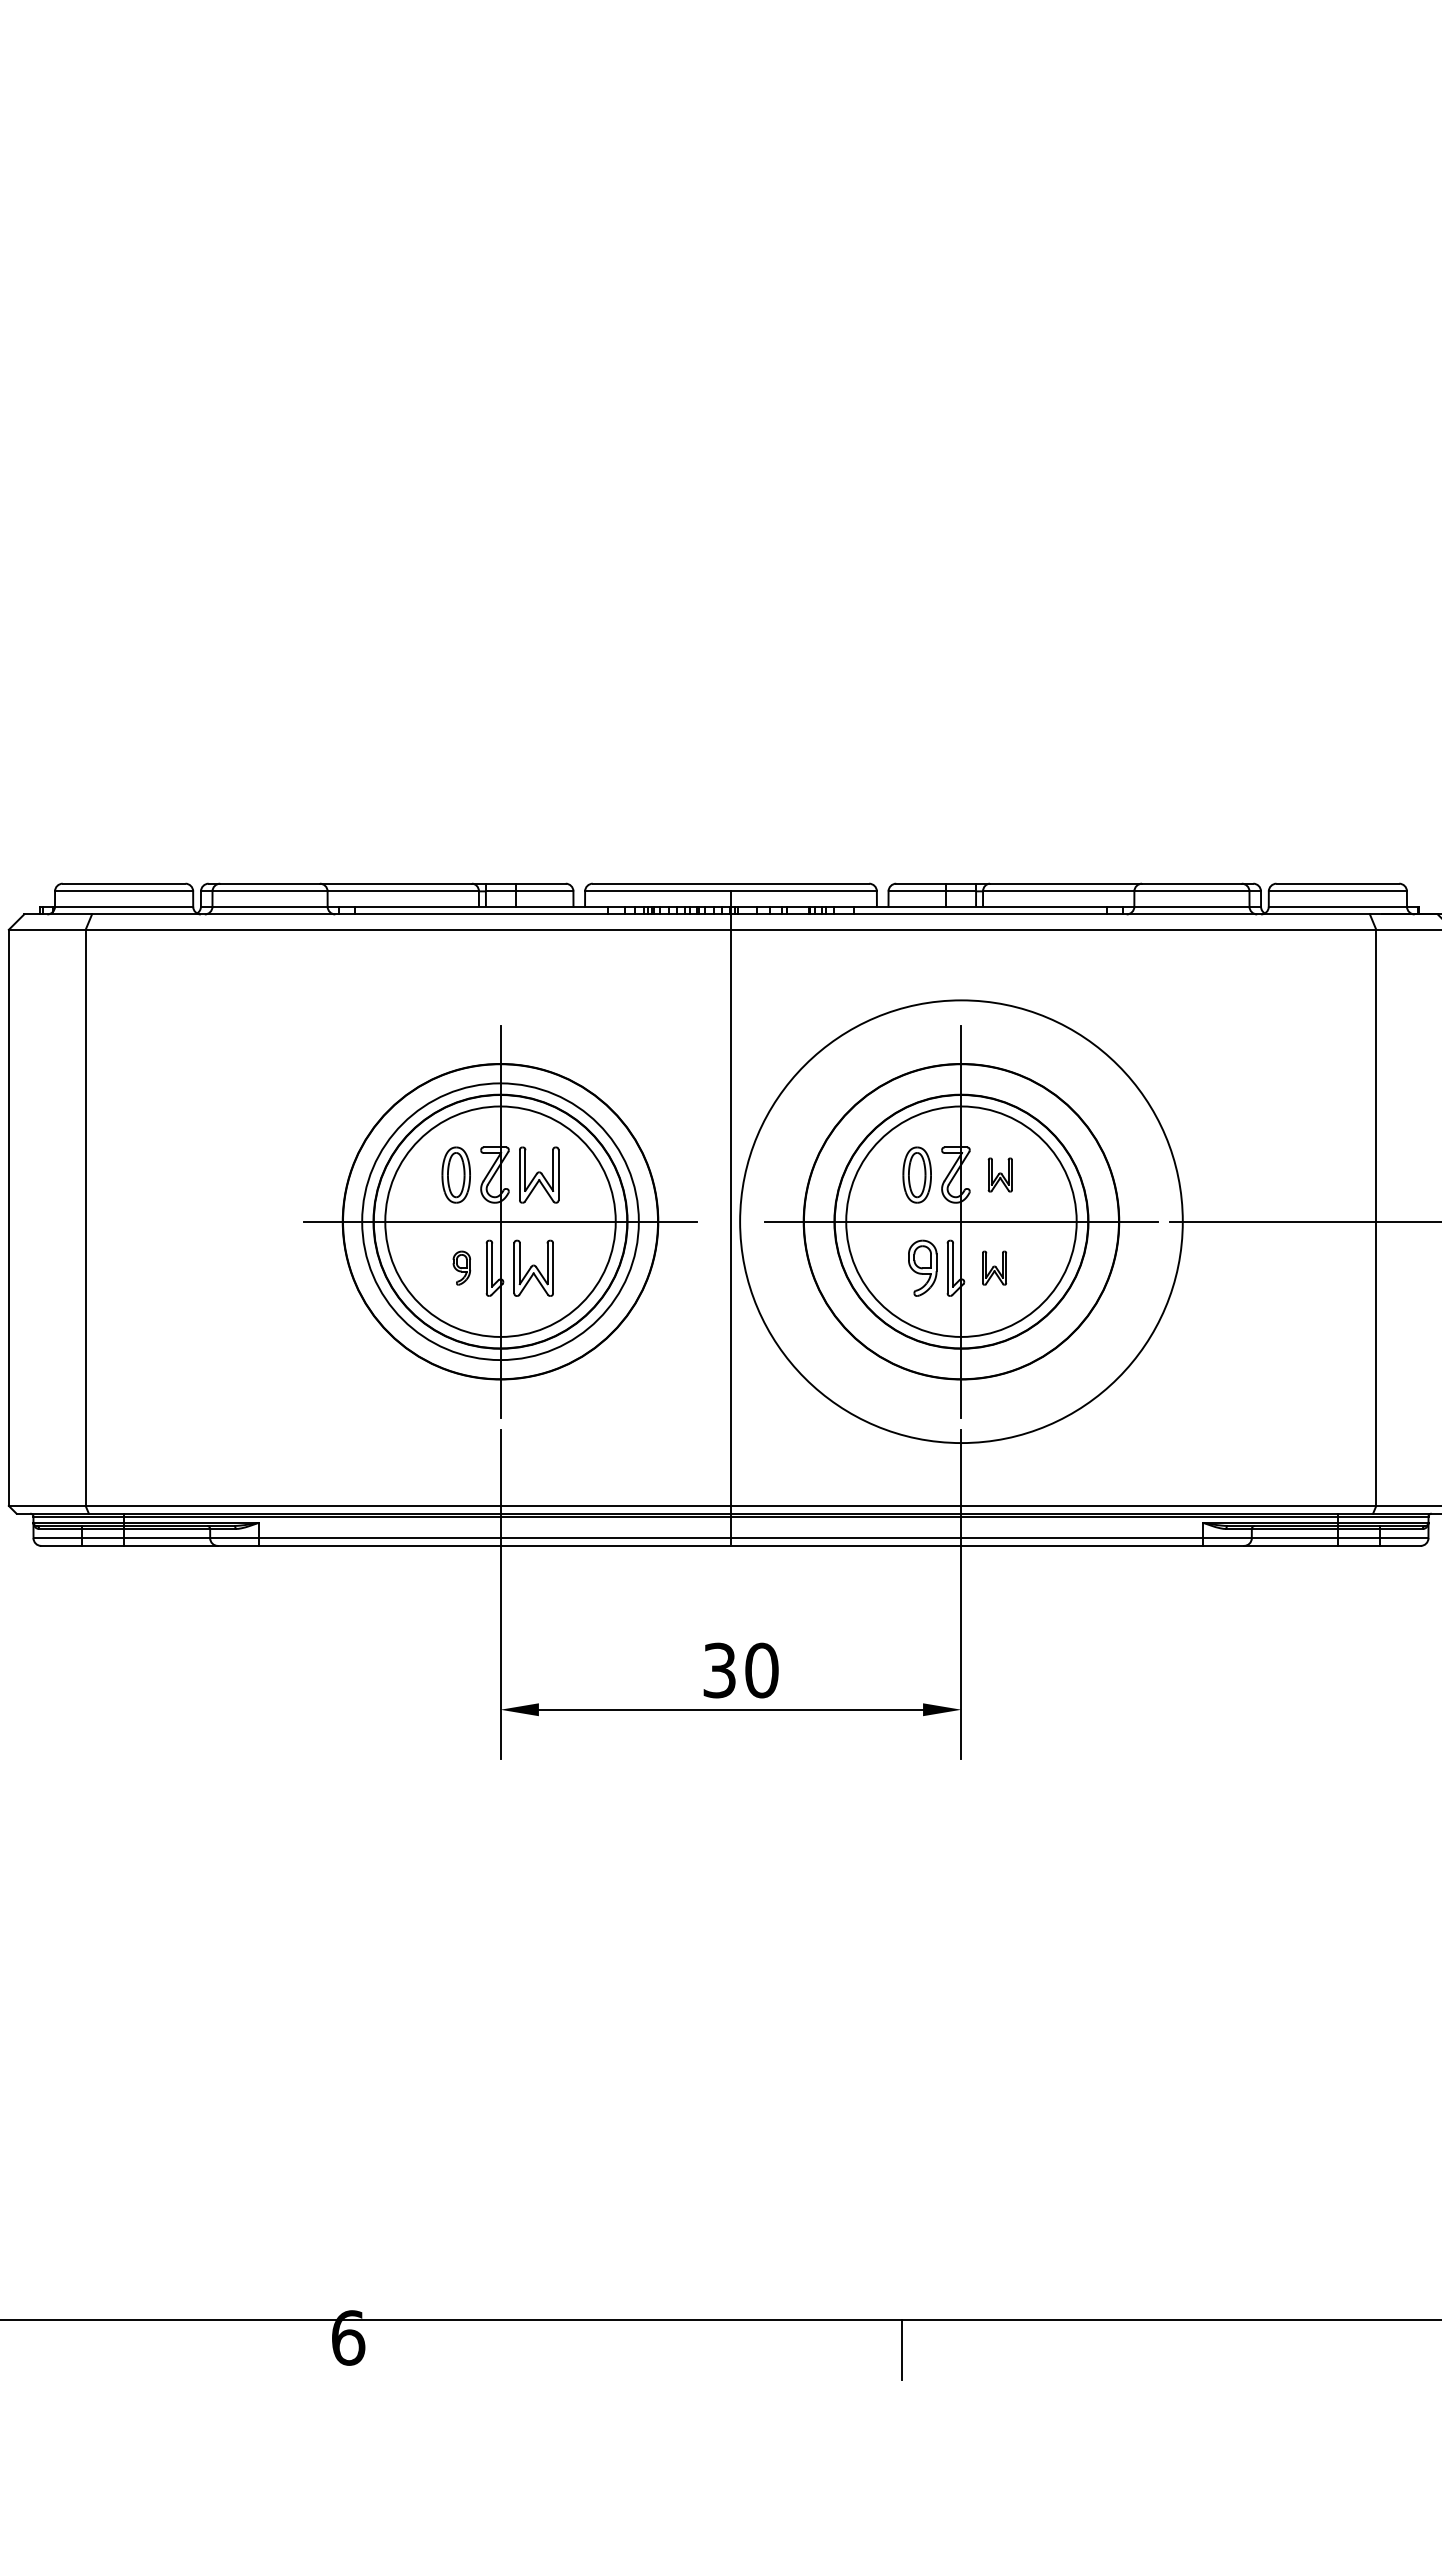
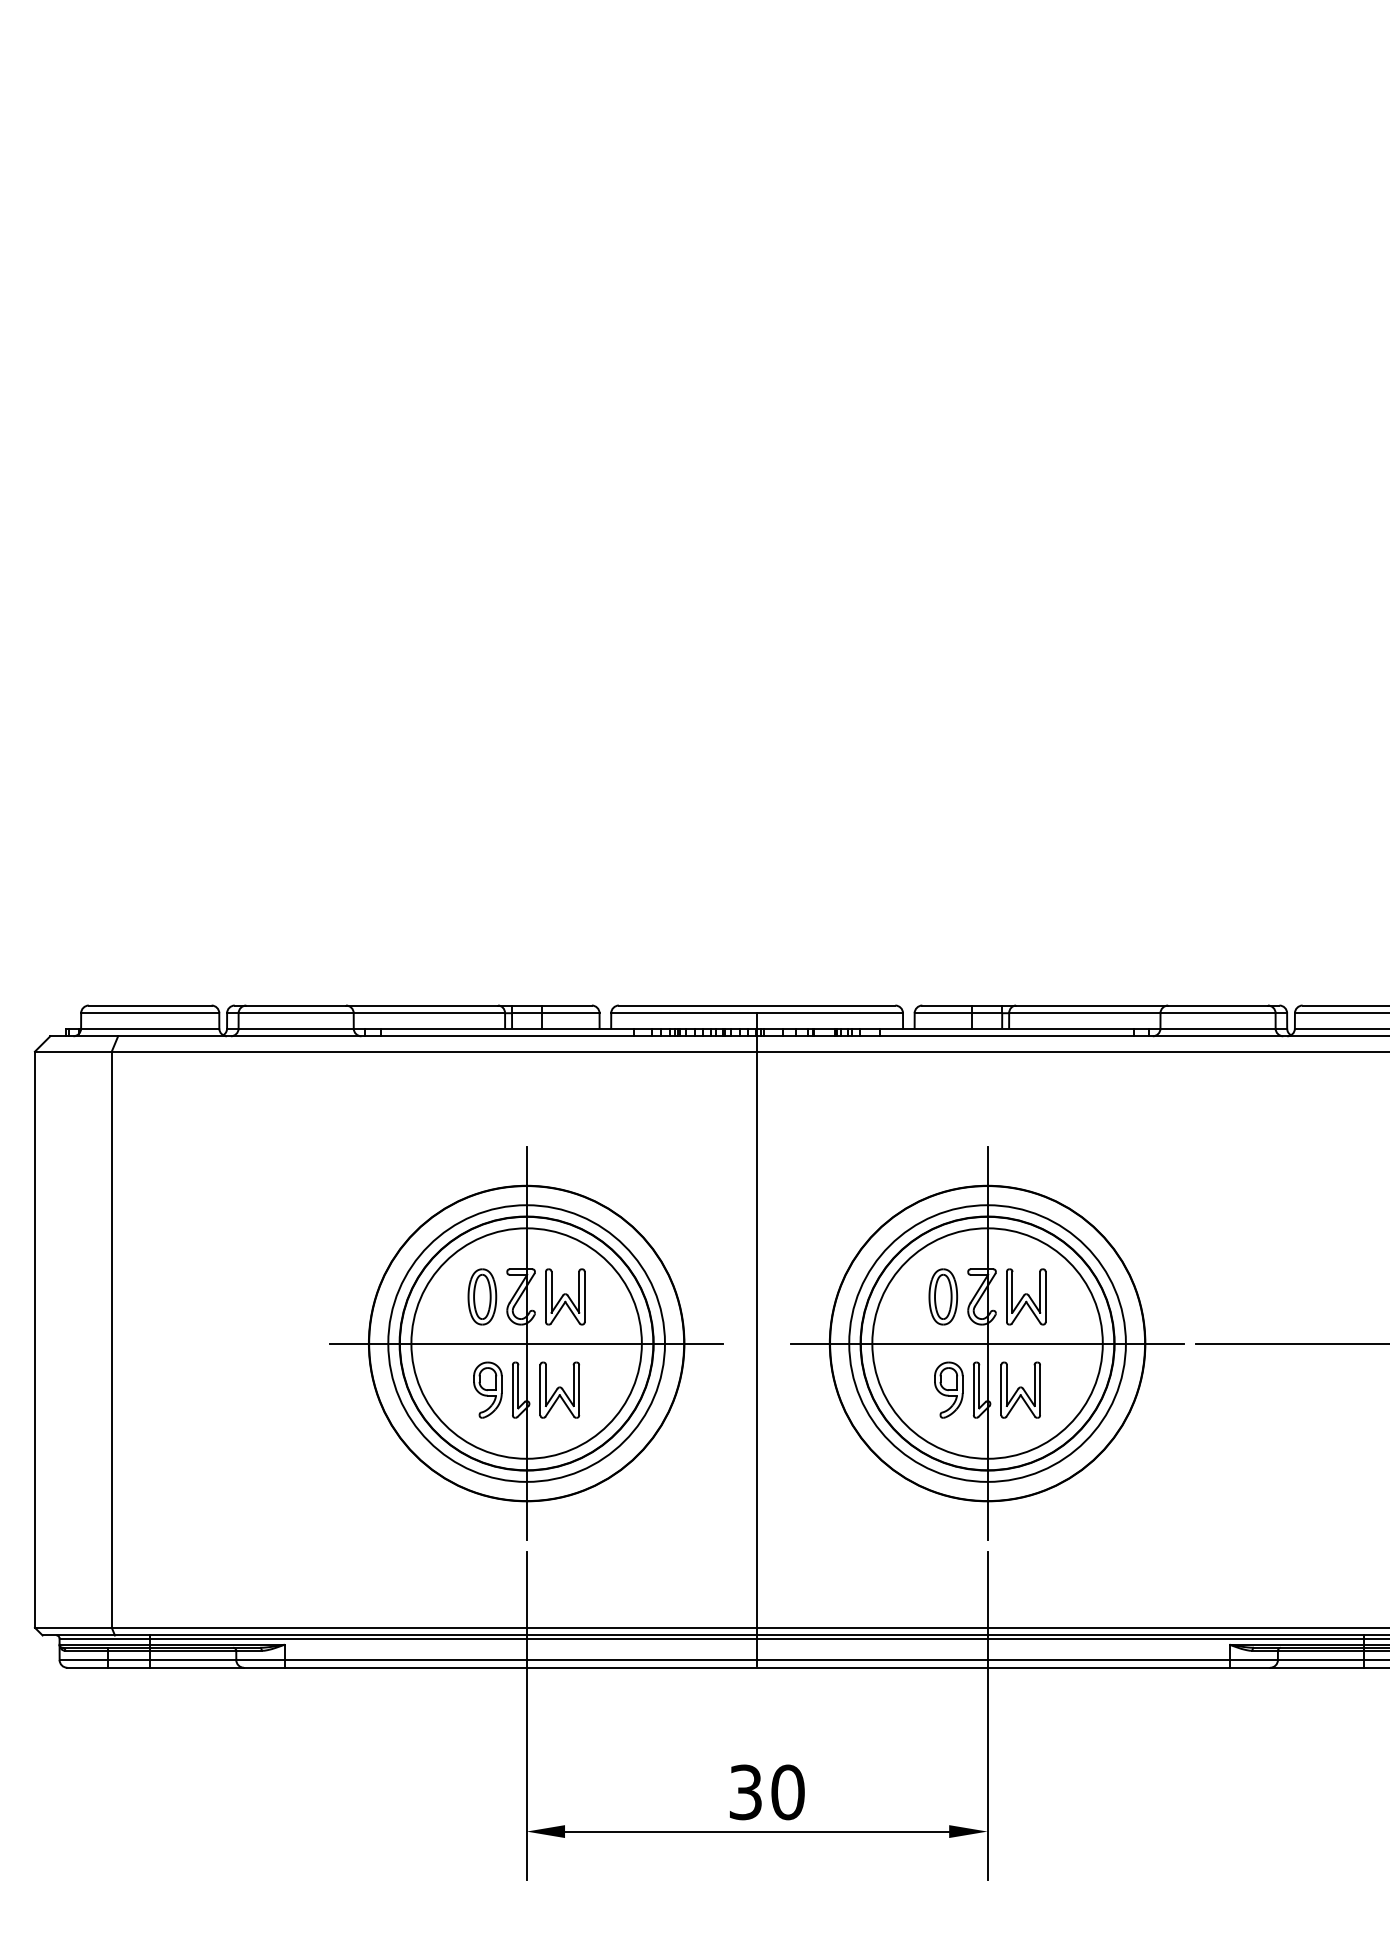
part: (1000, 1174) -> (1026, 1296), size x1.67
circle: (961, 1221) -> (987, 1343), size x0.62
part: (461, 1267) -> (487, 1389), size x1.67
part: (994, 1267) -> (1020, 1389), size x1.67

